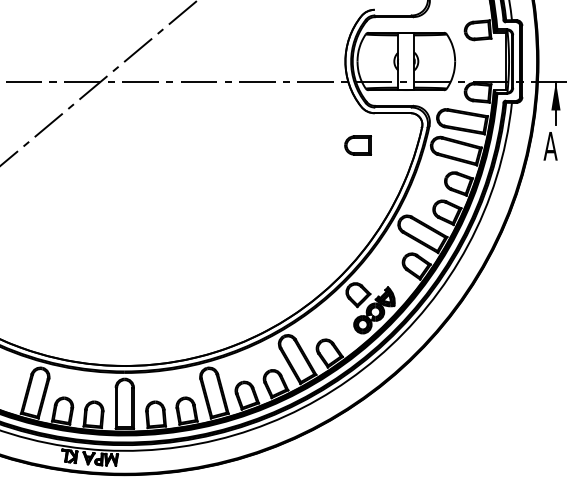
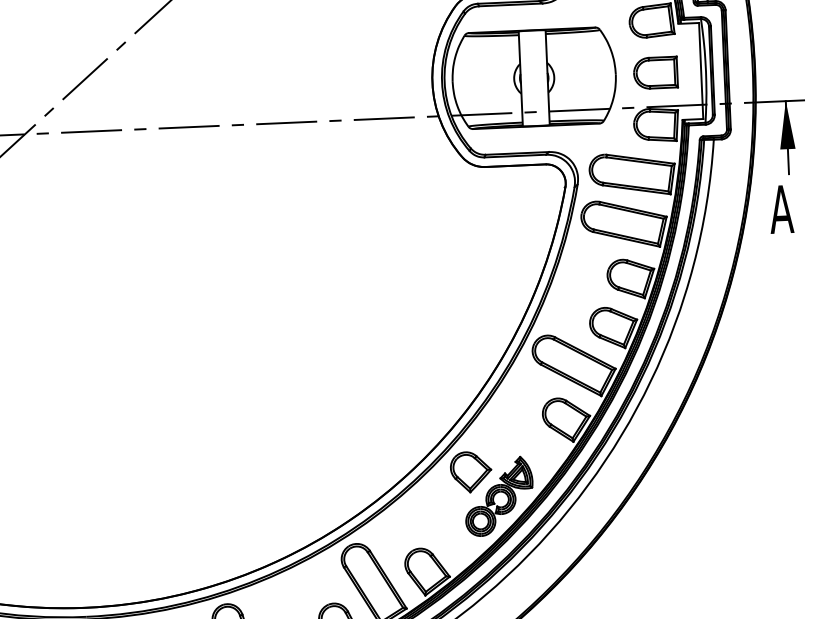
part: (357, 145) -> (654, 72), moved

